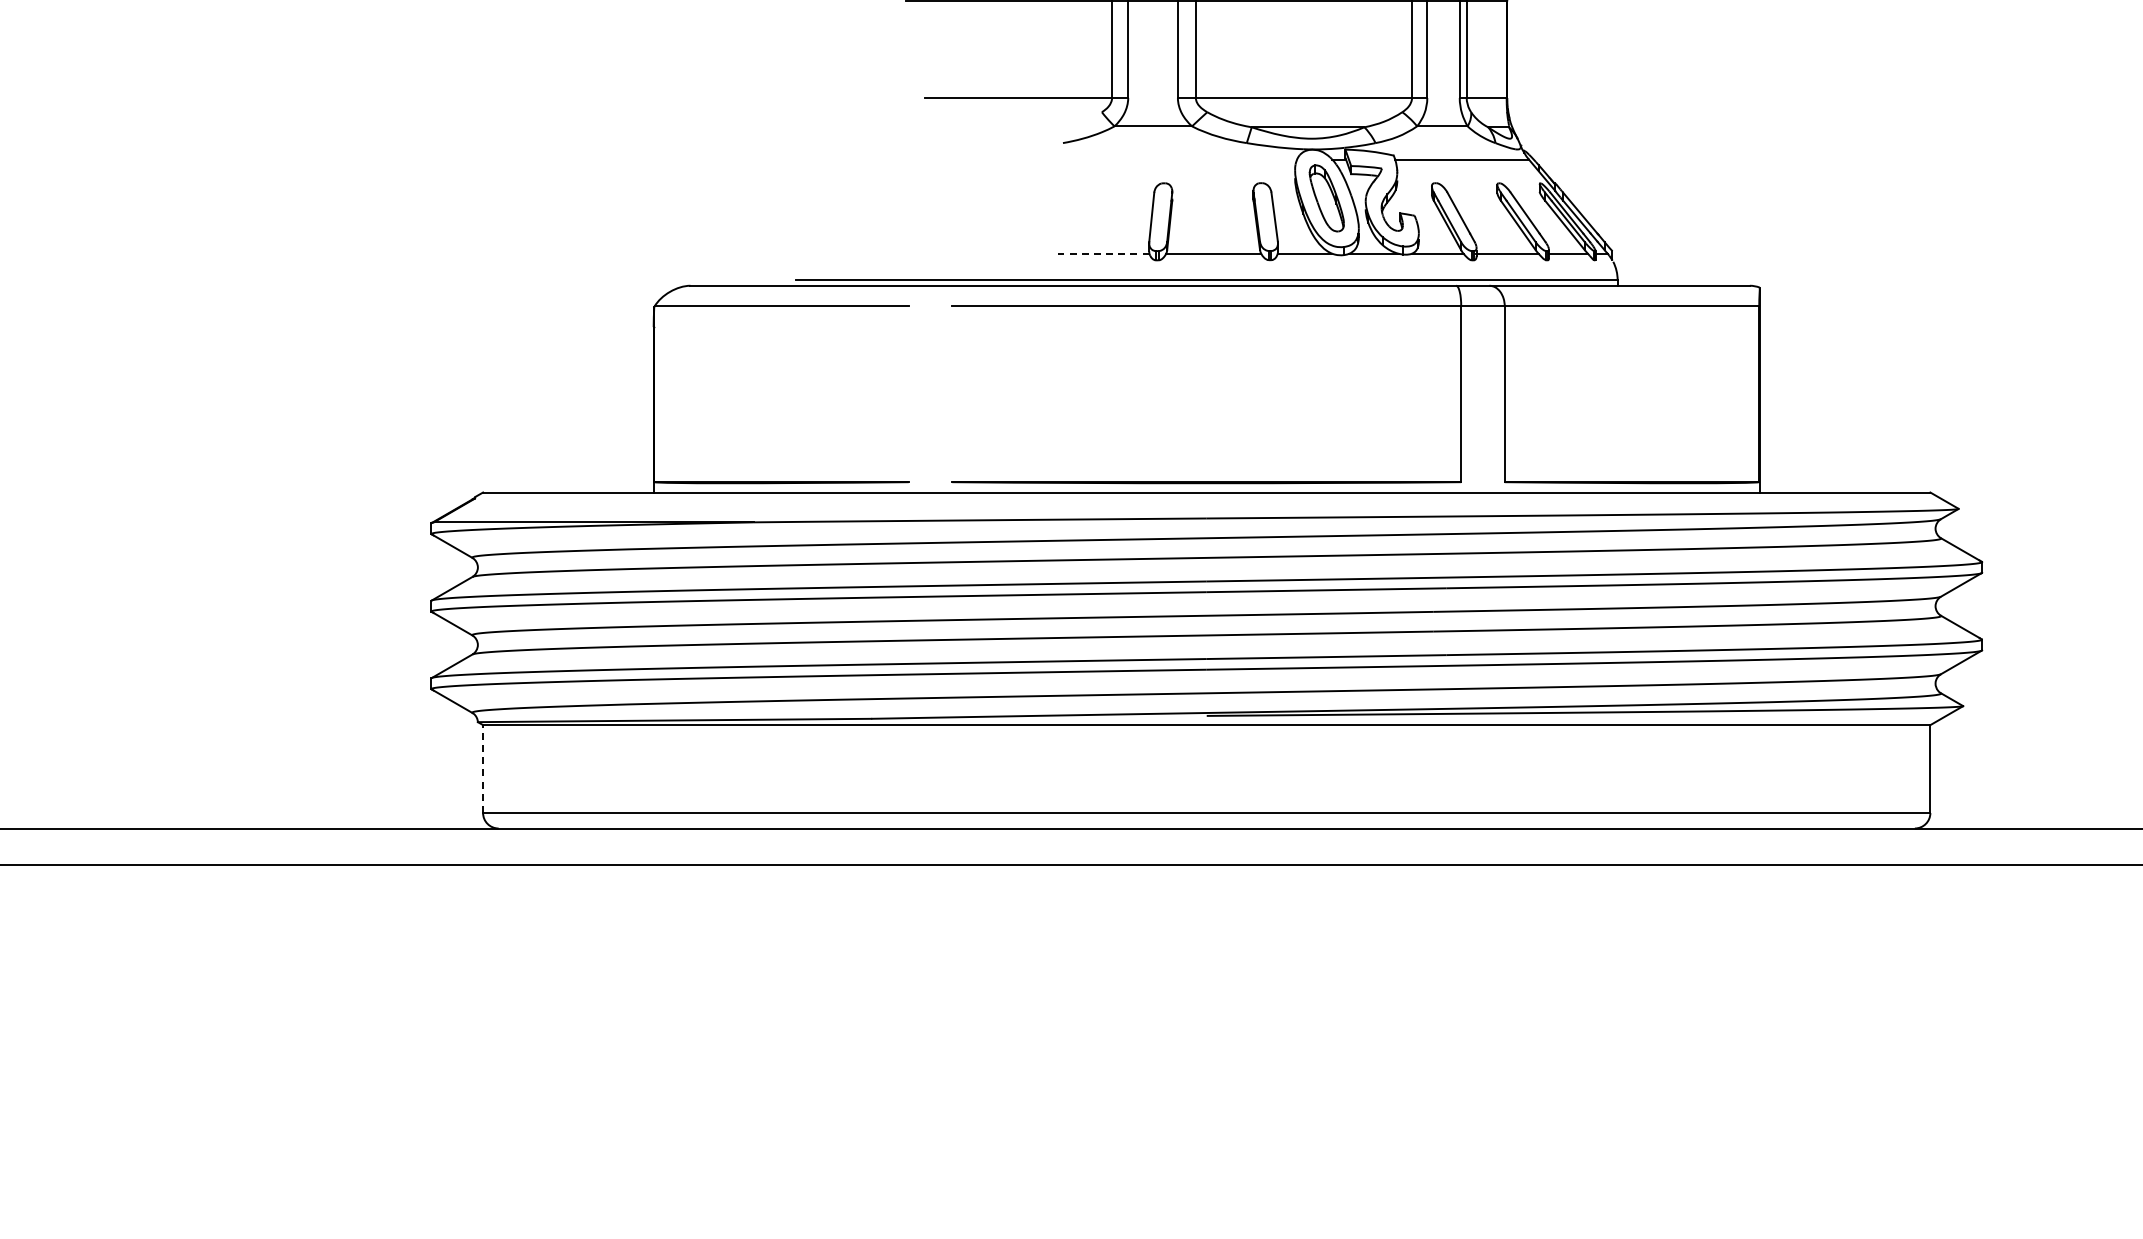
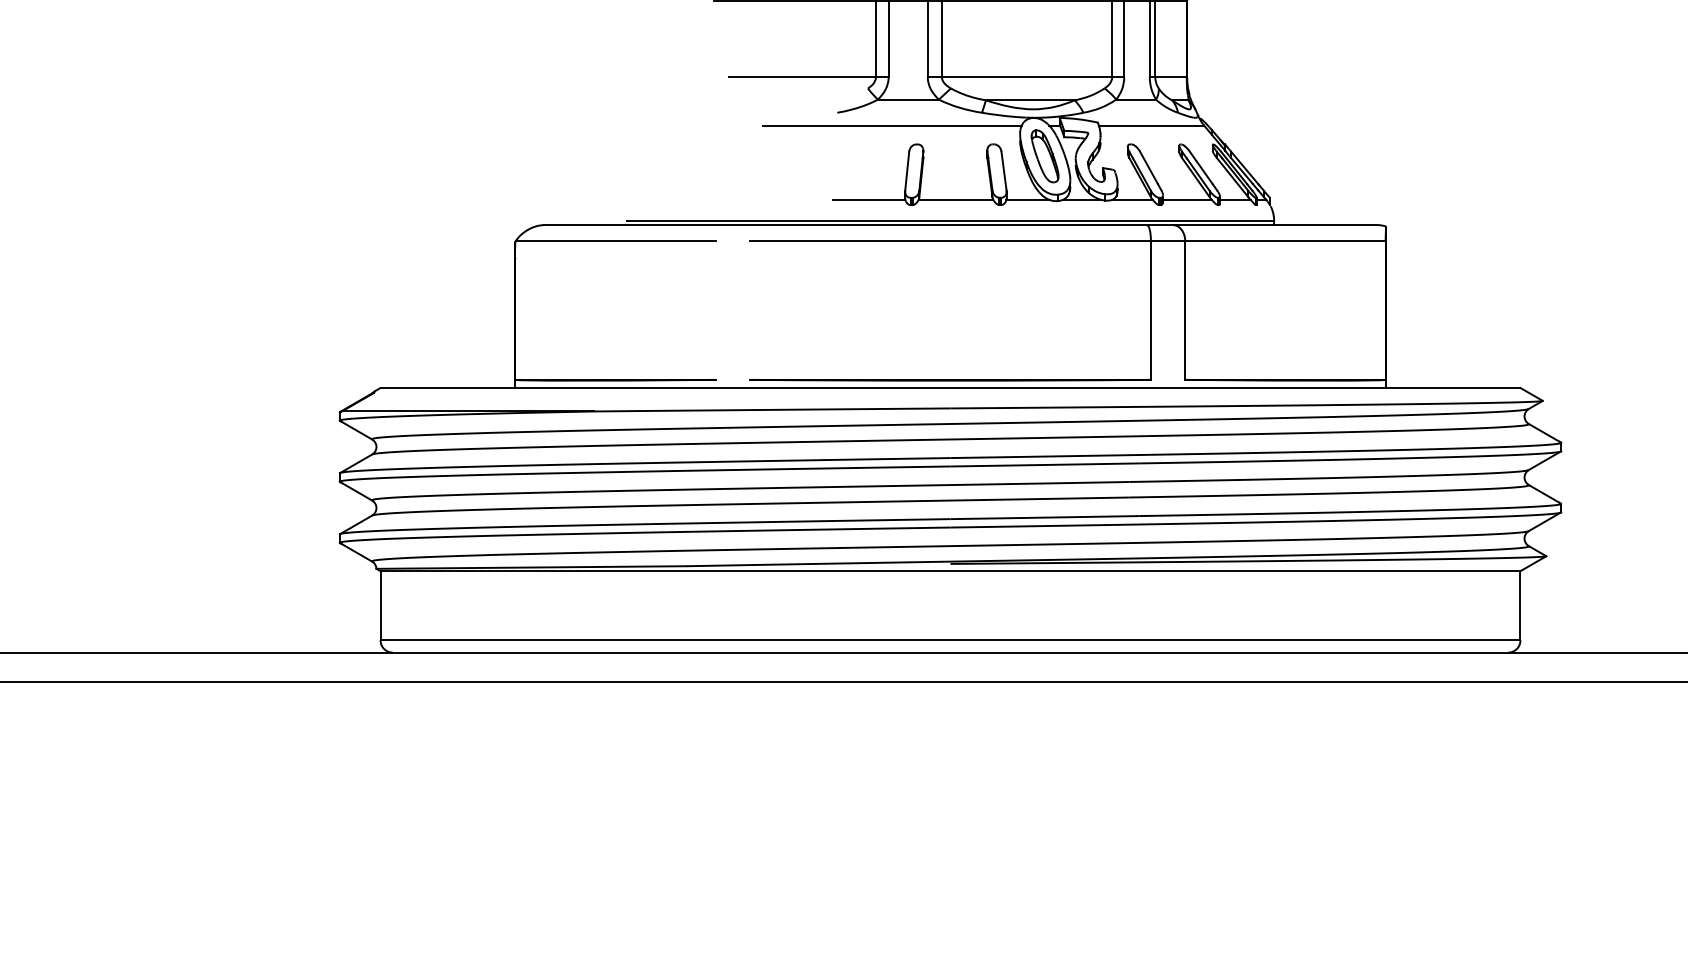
line: (1132, 159) -> (892, 125), added
line: (1103, 253) -> (869, 199), dashed -> solid
line: (483, 769) -> (380, 606), dashed -> solid

